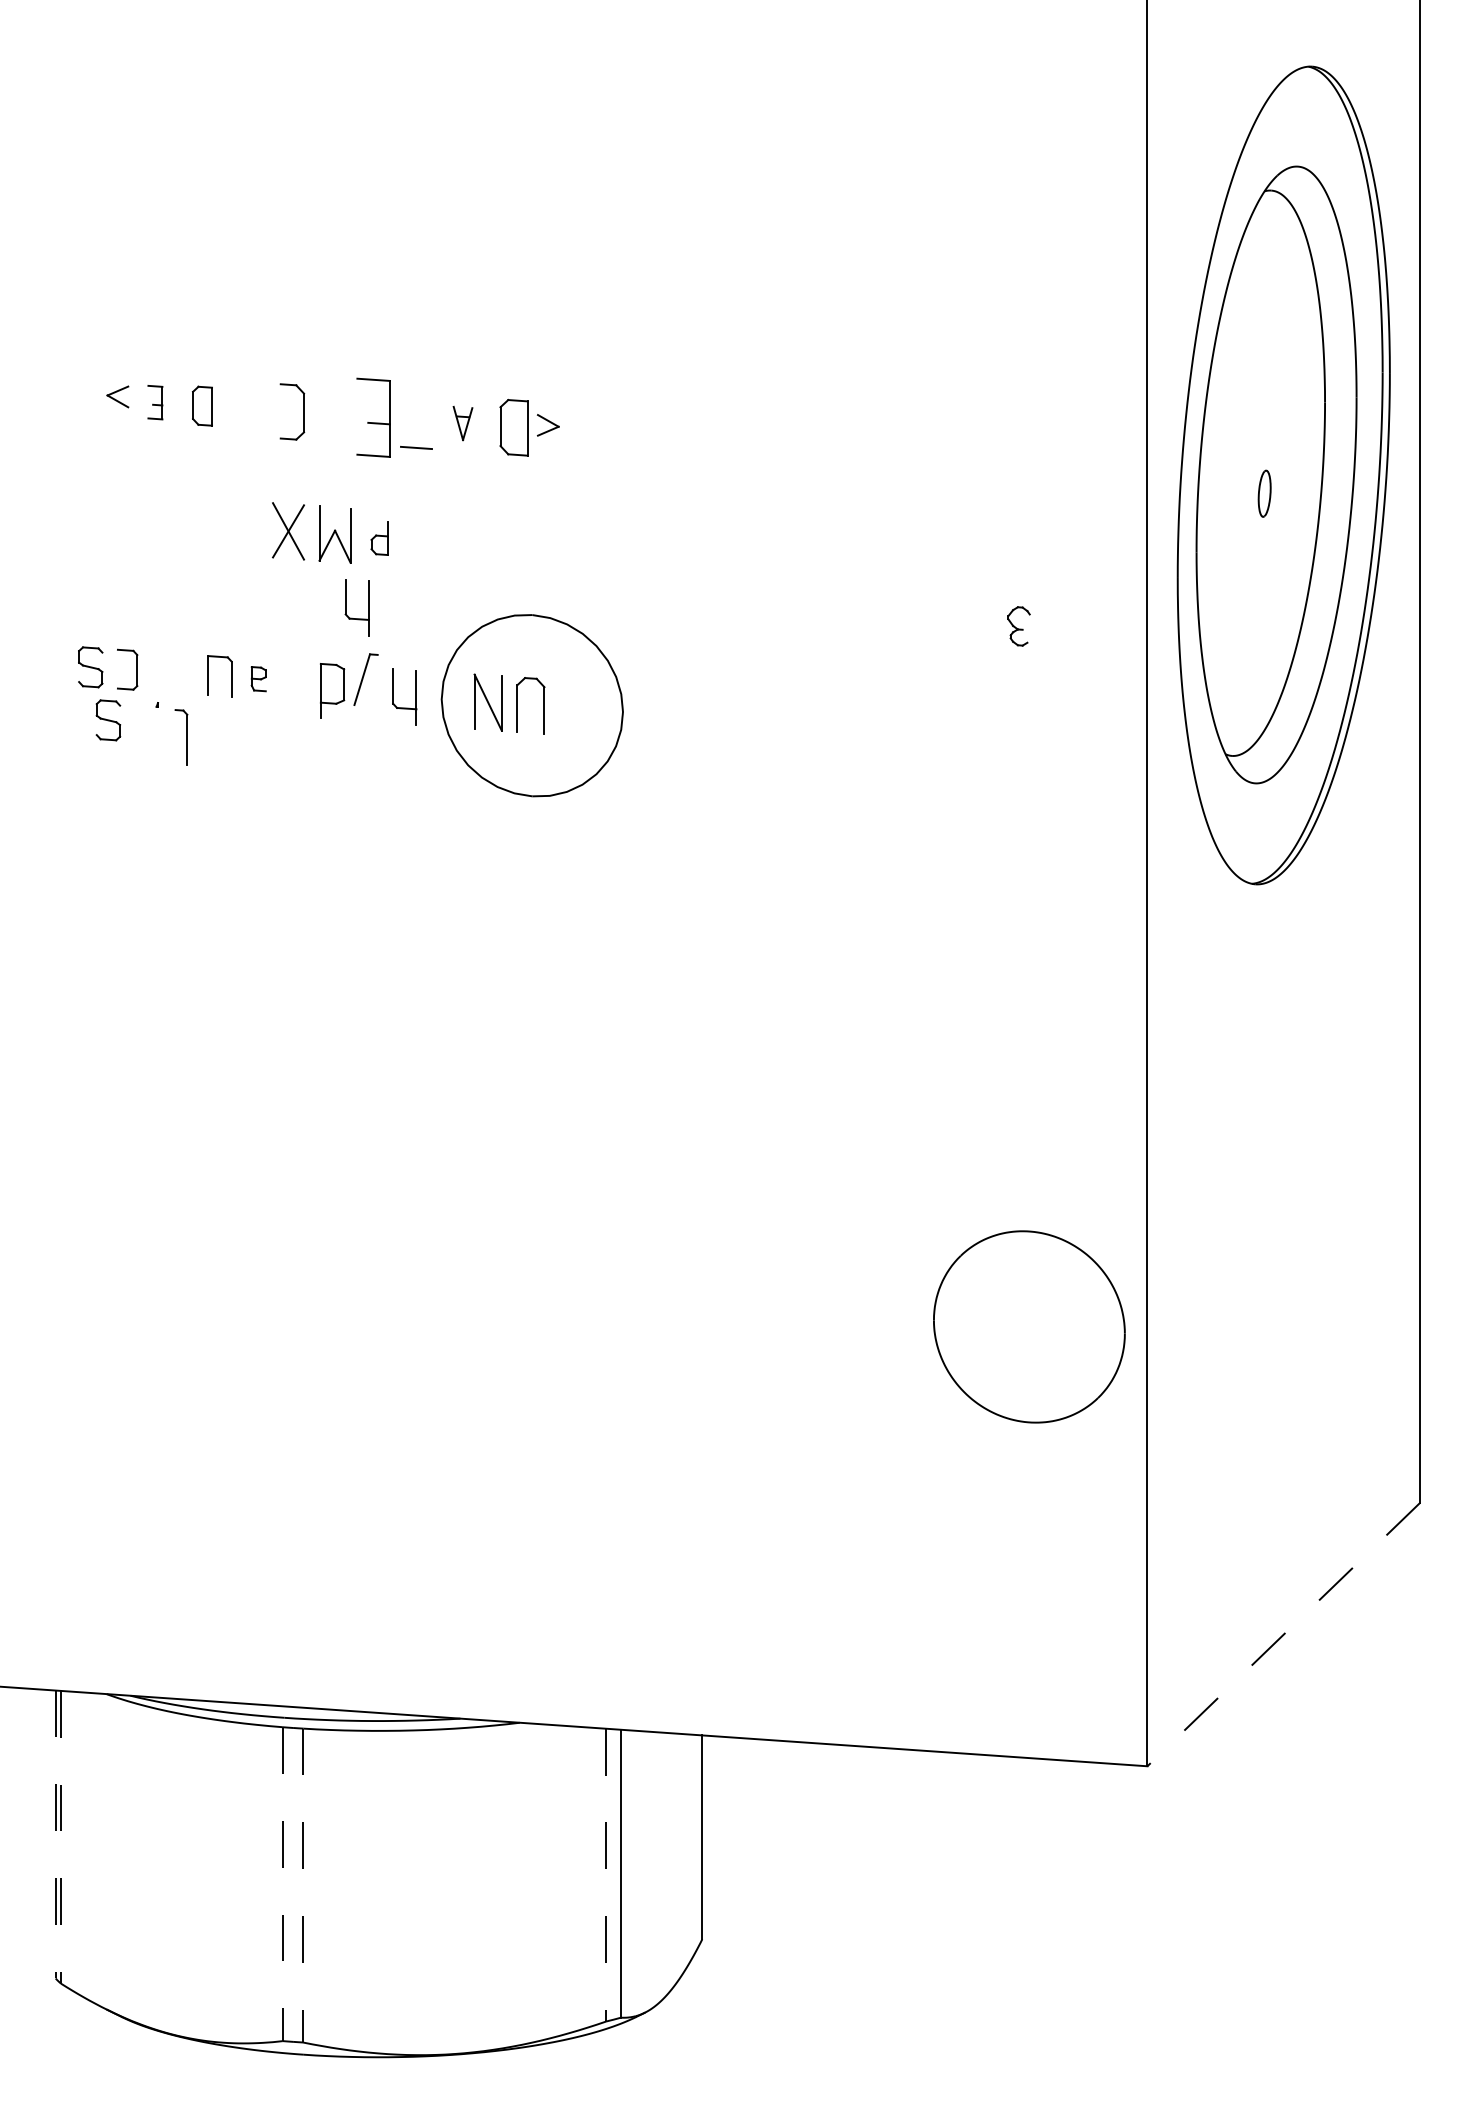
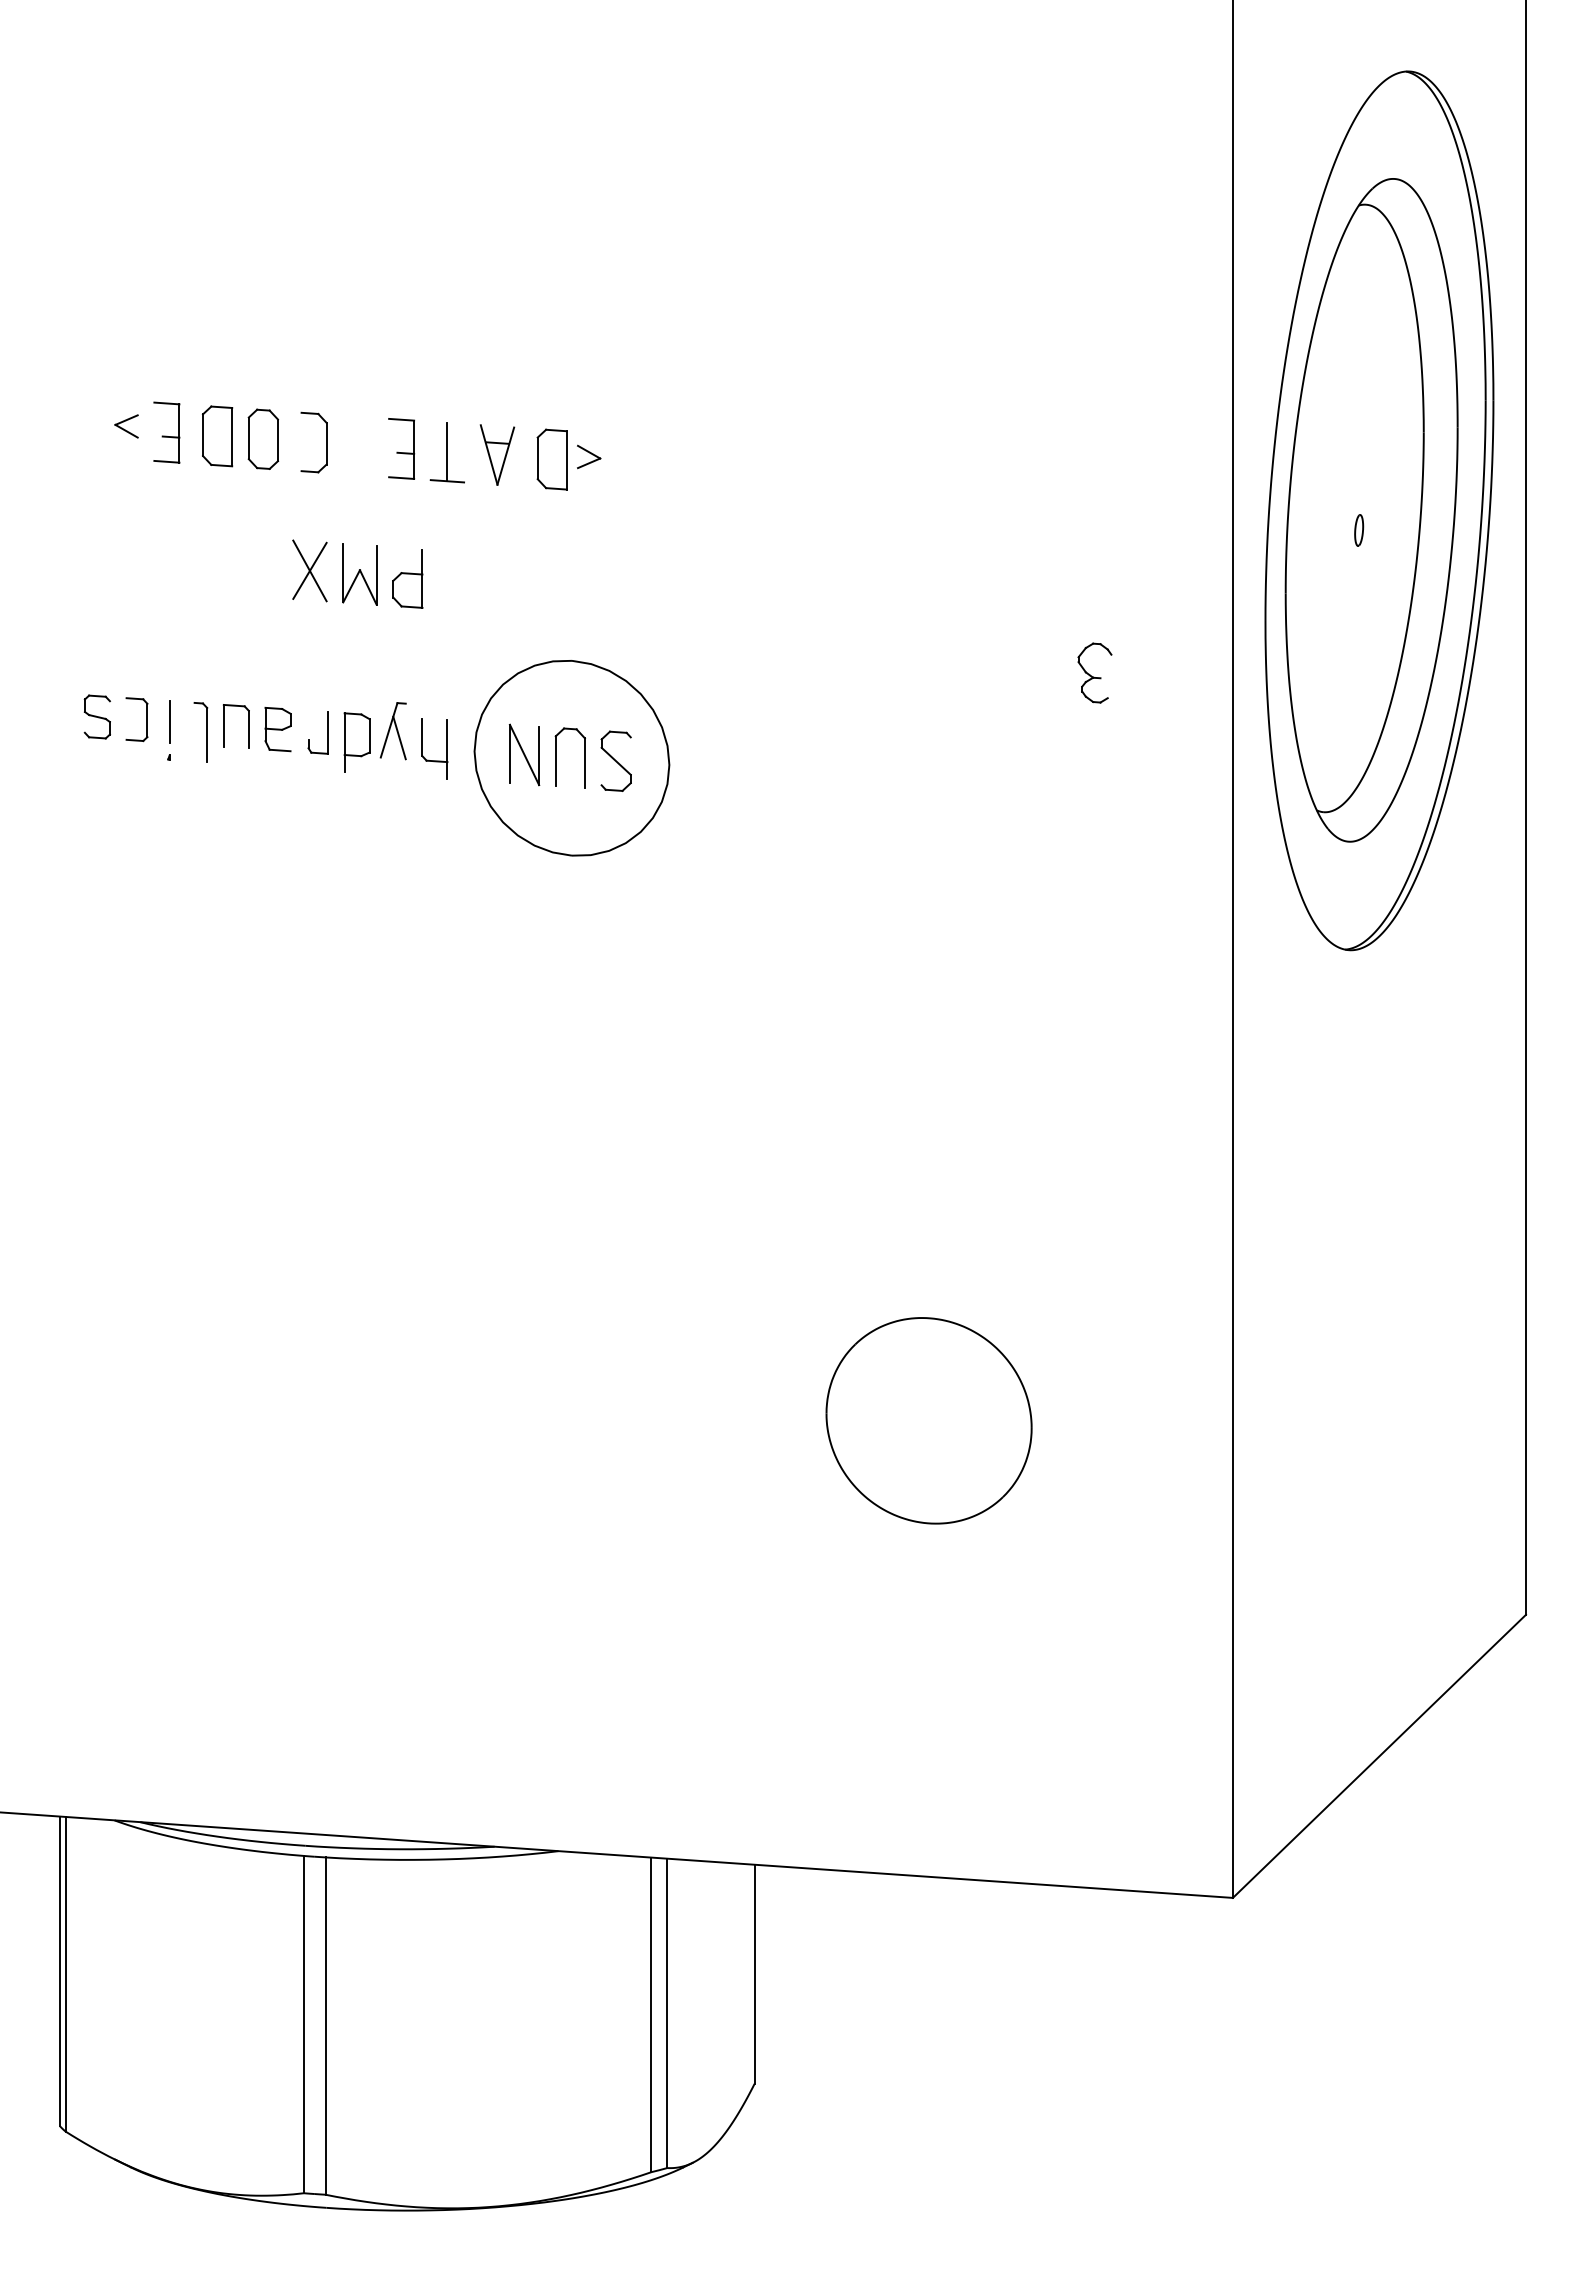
part: (155, 402) -> (166, 432), size x1.67
part: (202, 406) -> (217, 436), size x1.43
part: (245, 408) -> (263, 438), added
part: (373, 417) -> (401, 448), size x0.71
line: (416, 420) -> (447, 451), added
part: (463, 423) -> (497, 454), size x1.67
part: (1265, 493) -> (1359, 530), size x0.62
part: (379, 538) -> (407, 578), size x1.67
part: (345, 607) -> (371, 652), removed
part: (1018, 625) -> (1094, 672), size x1.43
line: (157, 671) -> (169, 721), added
part: (258, 678) -> (277, 729), size x1.67
part: (304, 681) -> (327, 732), added
line: (371, 686) -> (399, 737), added
part: (572, 707) -> (615, 760), added
part: (107, 719) -> (115, 773), removed
part: (181, 737) -> (200, 732), moved
part: (1028, 1326) -> (928, 1420), moved
line: (1283, 1634) -> (1379, 1756), dashed -> solid
line: (55, 1834) -> (59, 1971), dashed -> solid
line: (61, 1837) -> (65, 1974), dashed -> solid
line: (606, 1875) -> (651, 2015), dashed -> solid
line: (282, 1884) -> (303, 2024), dashed -> solid
line: (302, 1885) -> (325, 2026), dashed -> solid

